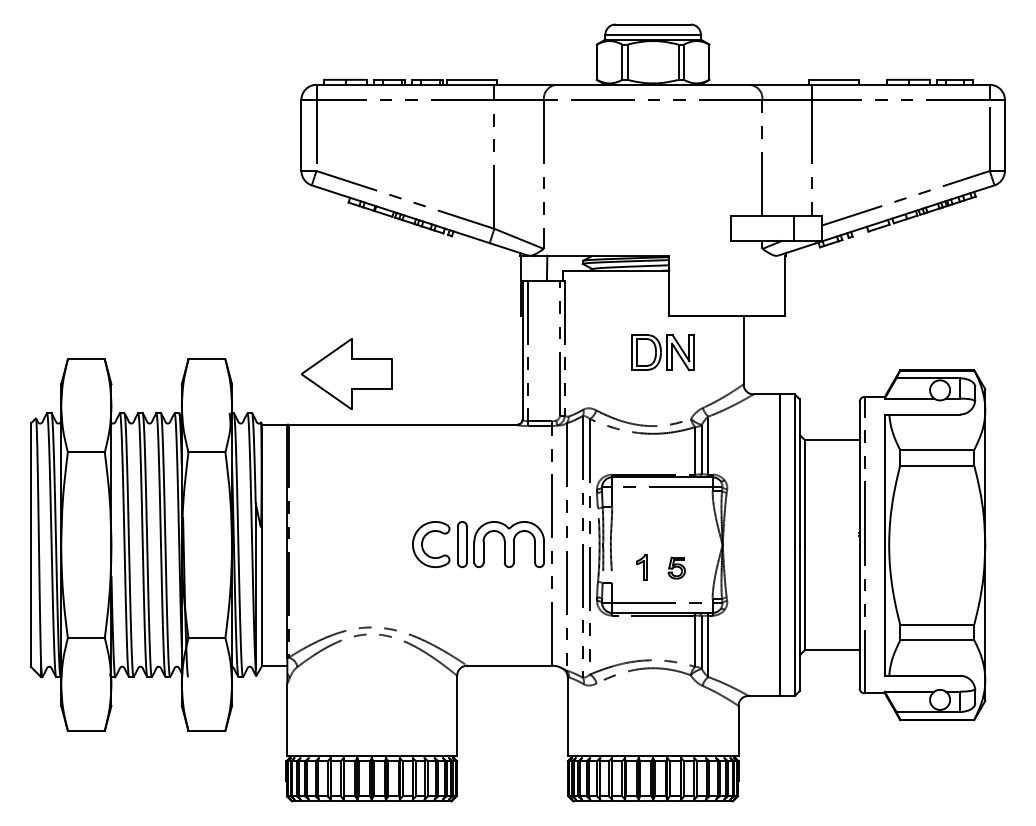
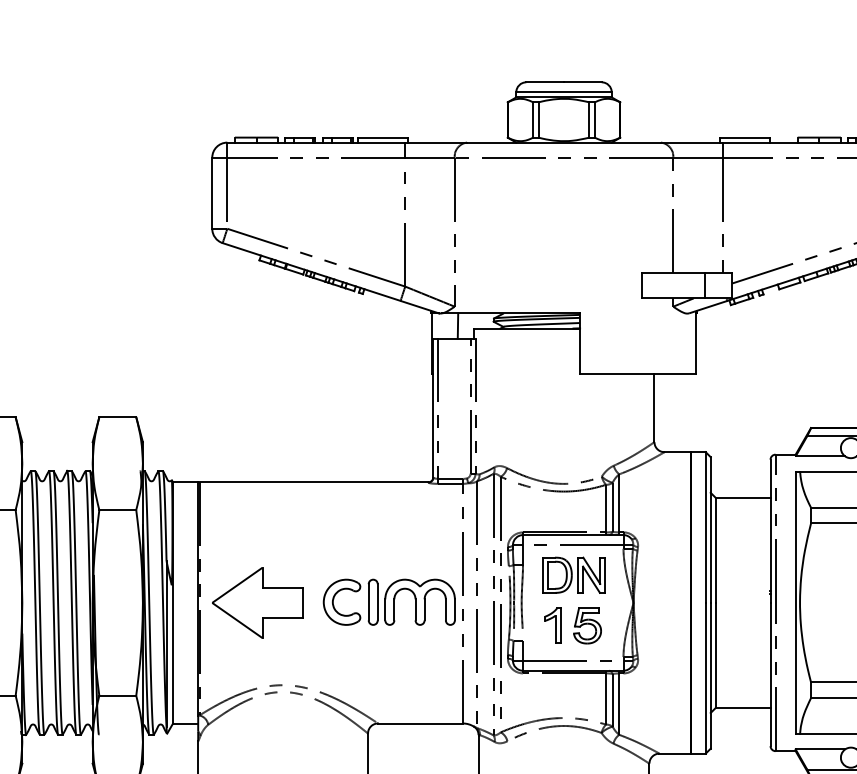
part: (662, 352) -> (573, 575), moved
part: (346, 373) -> (257, 602), moved
part: (641, 567) -> (552, 625), size x1.43
part: (676, 567) -> (587, 625), size x1.67

